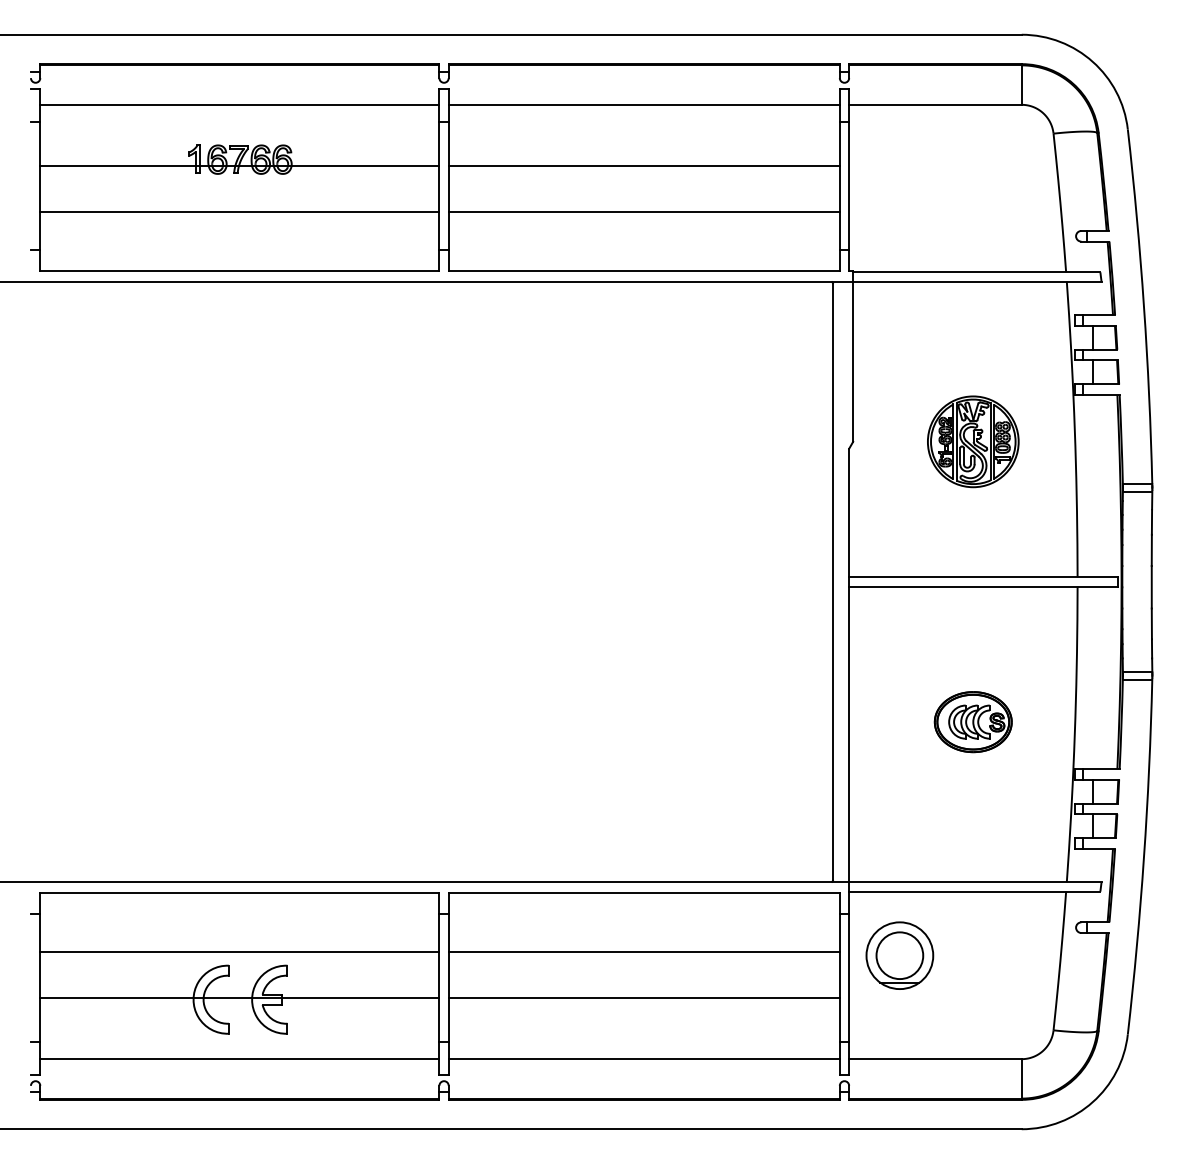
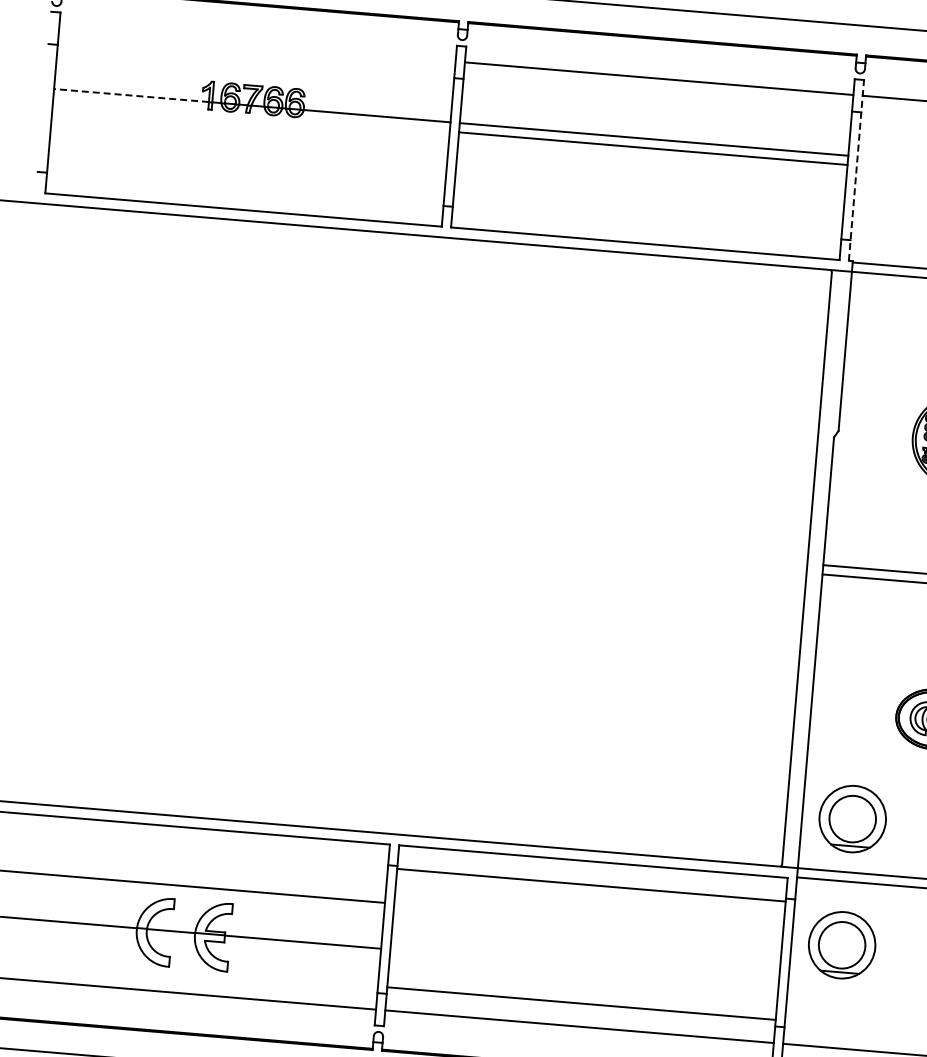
line: (239, 104) -> (257, 44), removed
line: (118, 165) -> (131, 95), solid -> dashed
line: (849, 179) -> (856, 169), solid -> dashed
line: (239, 212) -> (248, 151), removed
line: (643, 212) -> (652, 148), moved
part: (899, 828) -> (852, 818), added
line: (643, 951) -> (590, 884), moved
line: (643, 997) -> (580, 1003), moved

